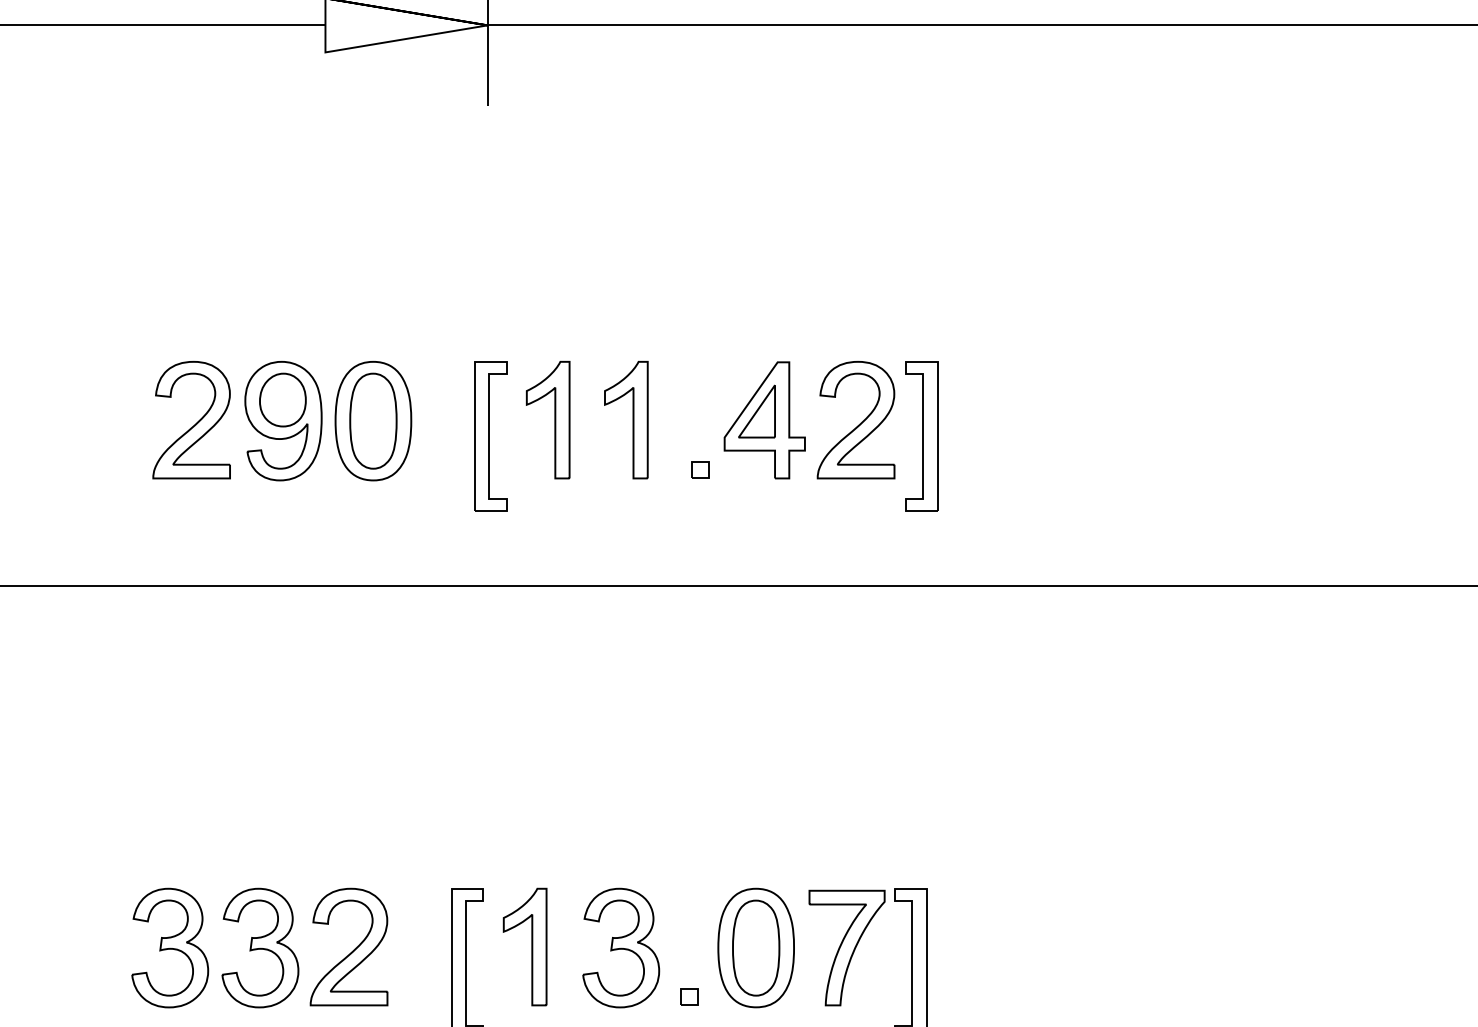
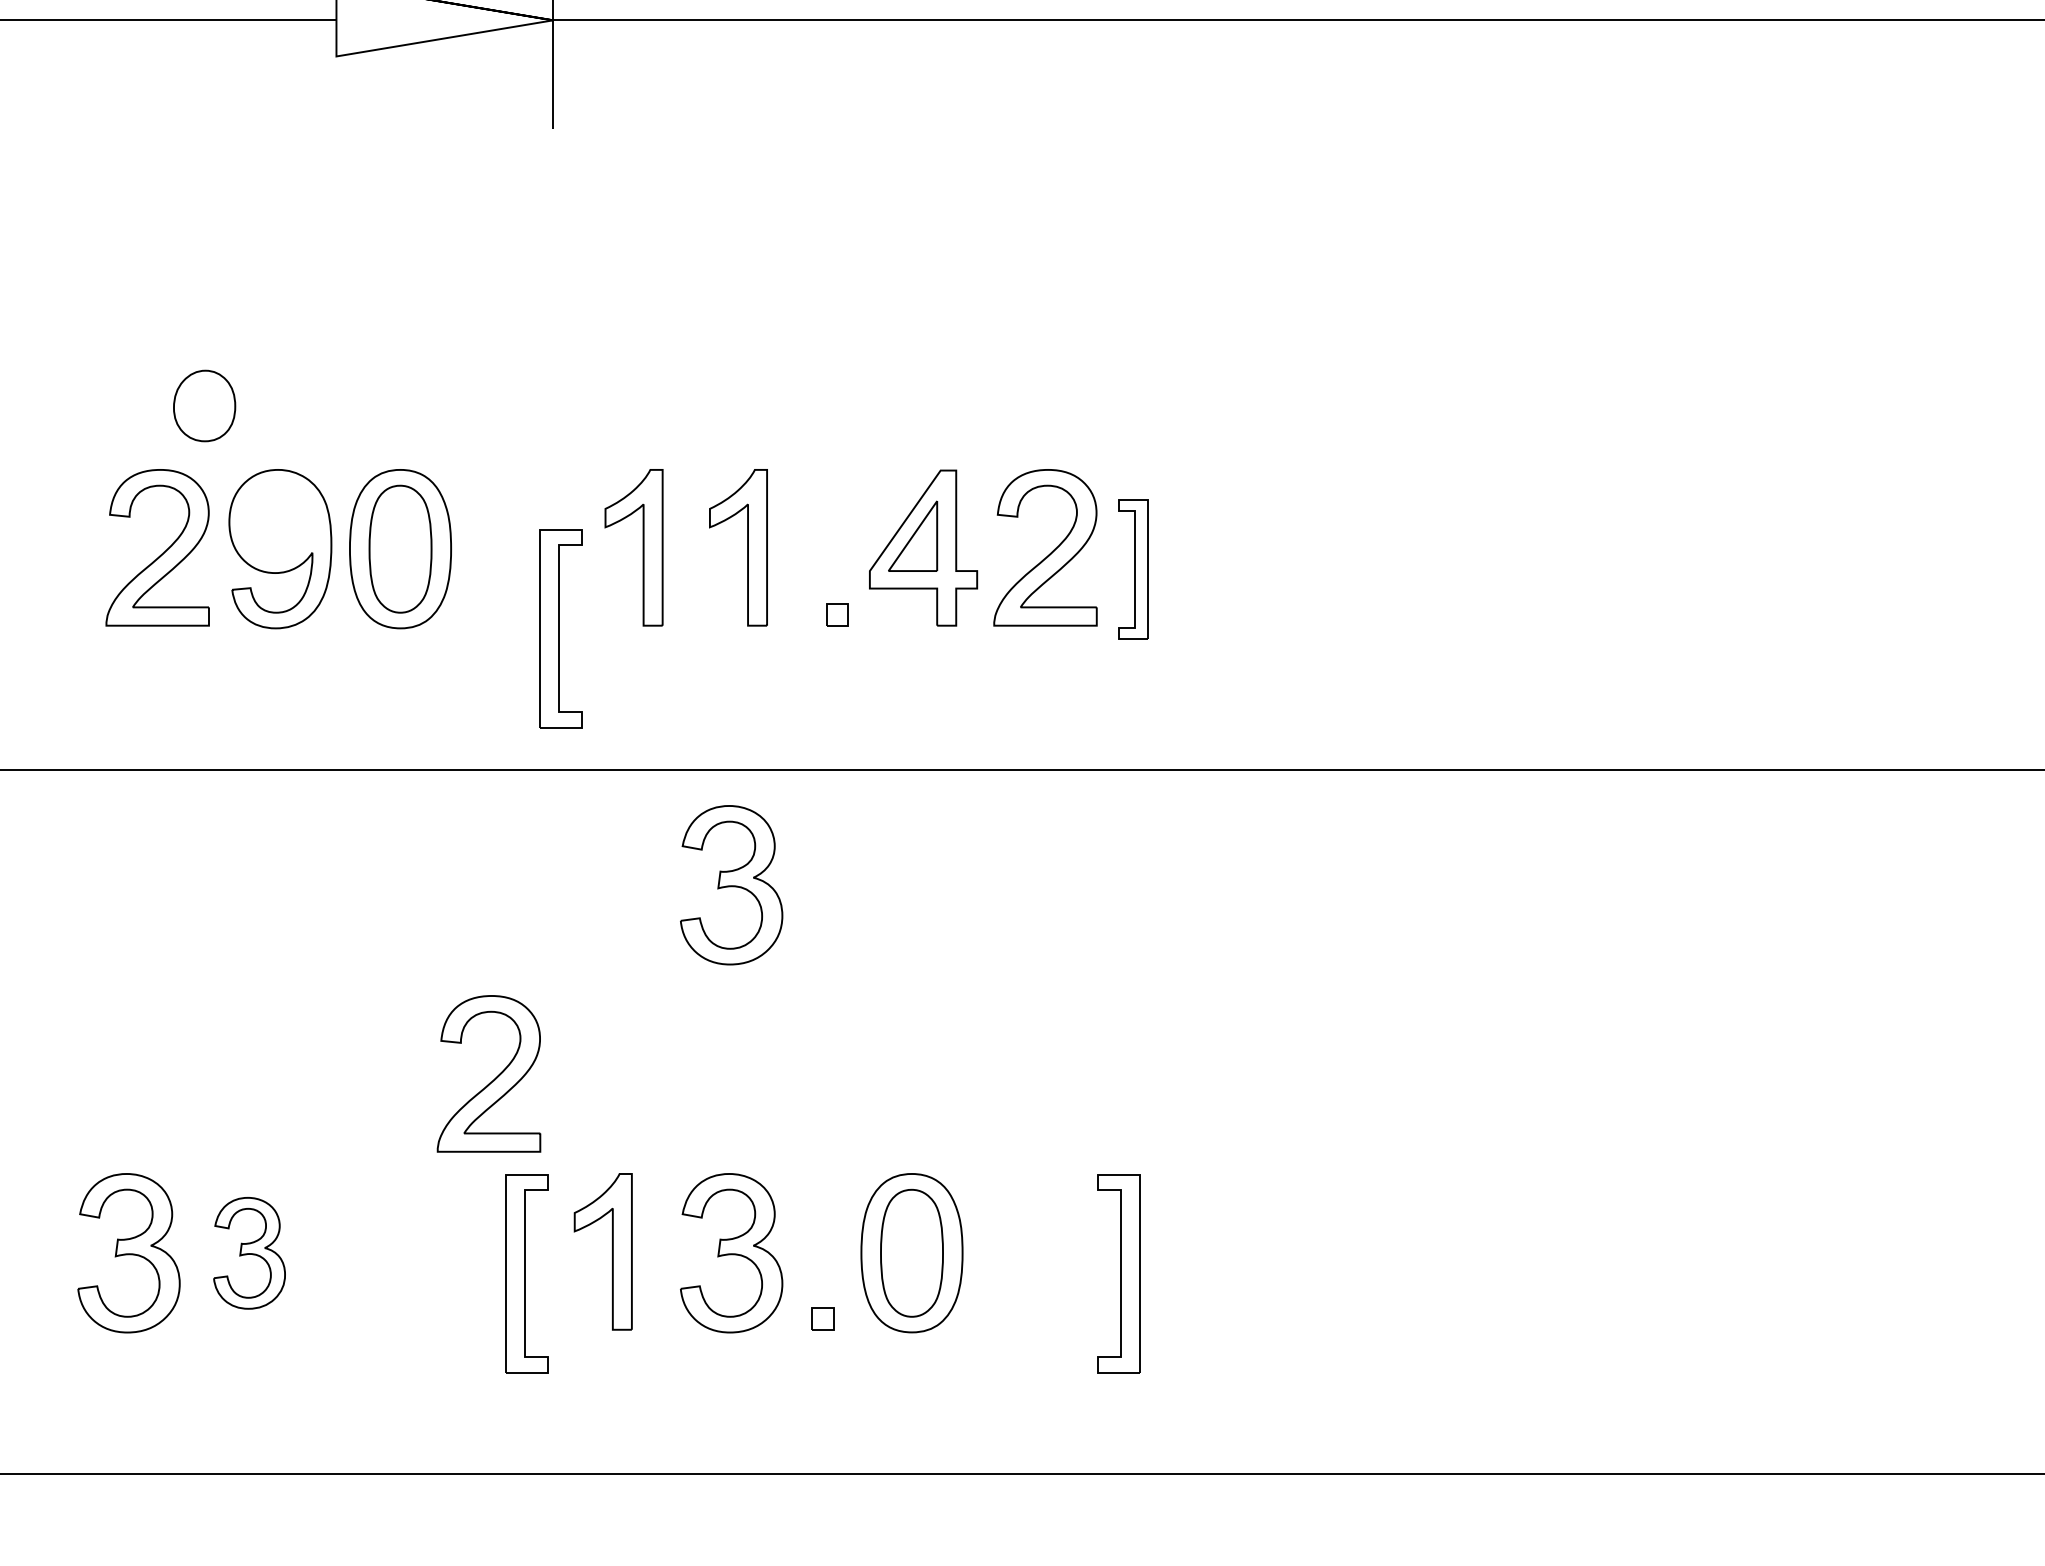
part: (282, 399) -> (204, 405), moved
part: (490, 436) -> (560, 628), moved
part: (921, 436) -> (1132, 569), size x0.7
part: (621, 672) -> (731, 885), added
part: (847, 947) -> (1033, 1252), removed
part: (260, 948) -> (249, 1253), size x0.7
part: (353, 950) -> (494, 1078), moved

